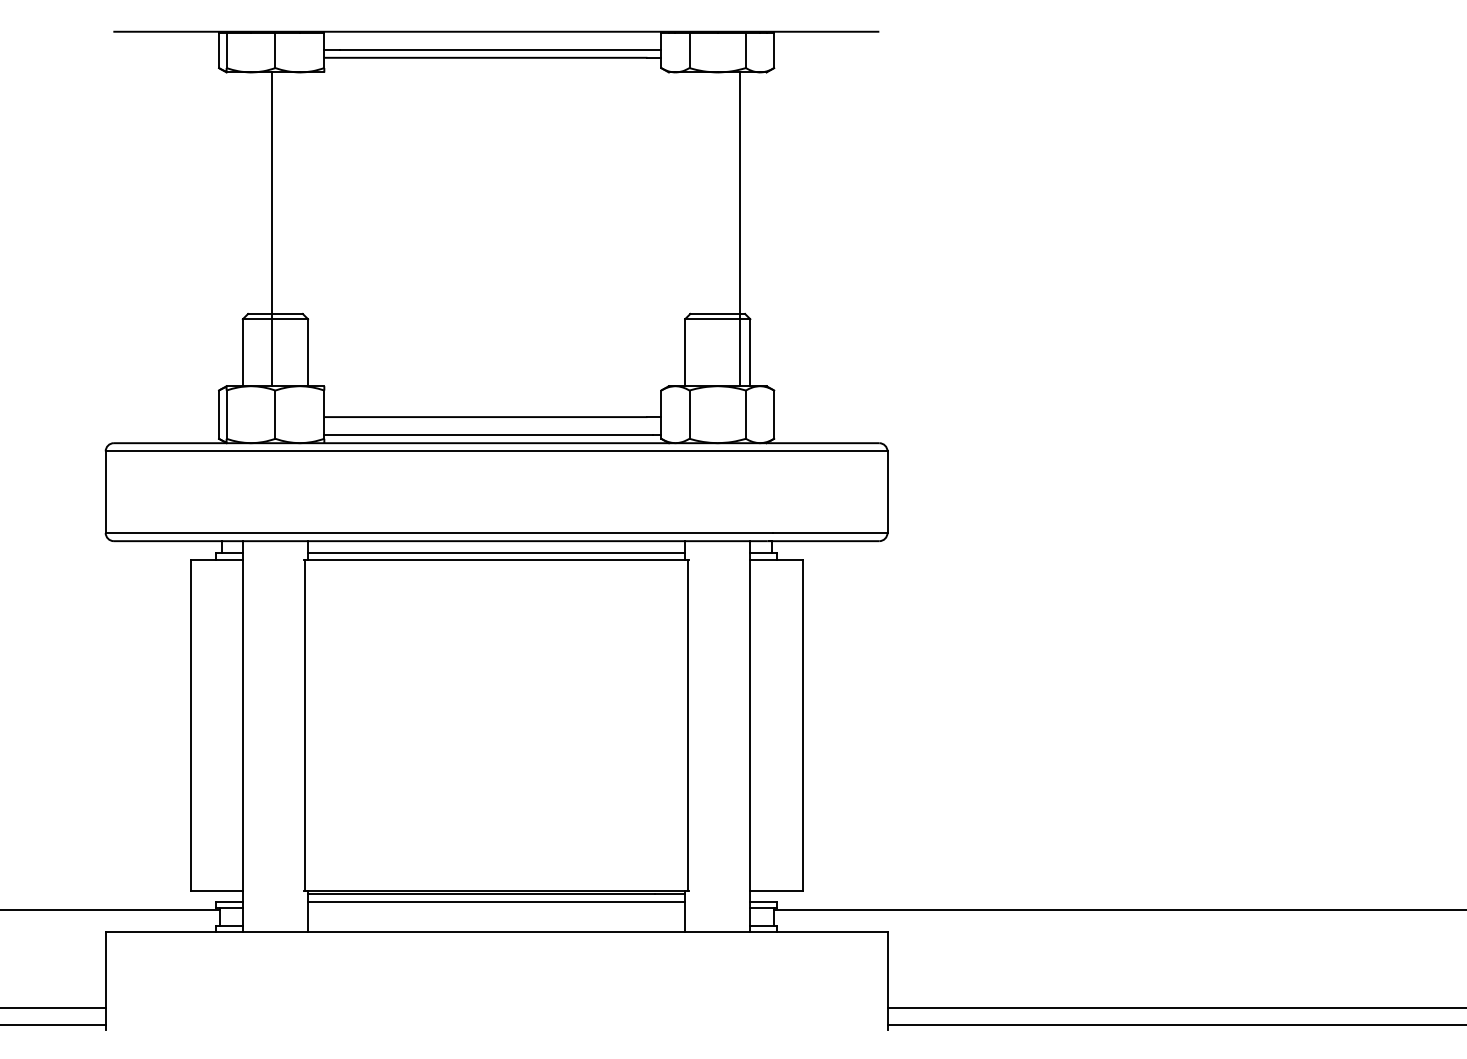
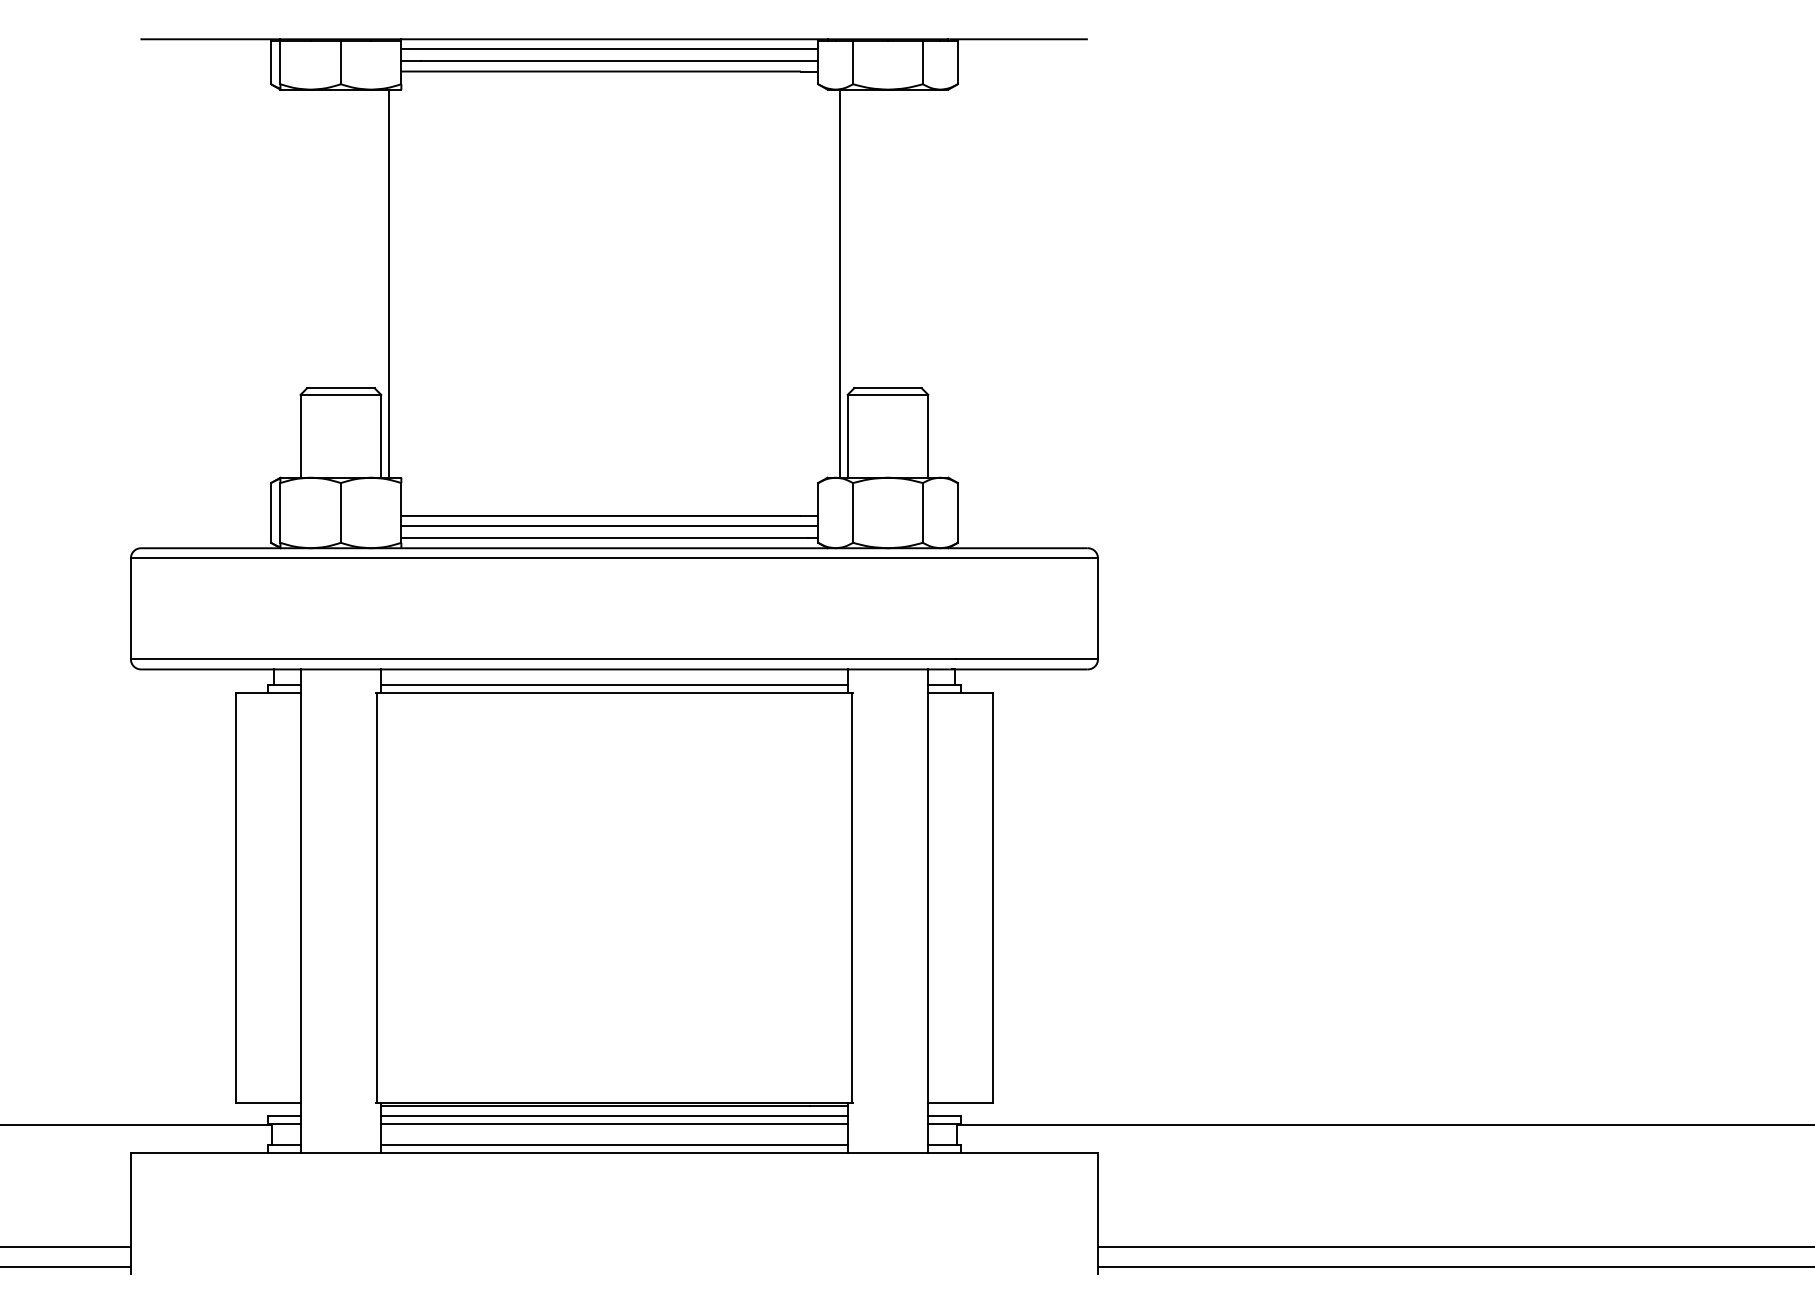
line: (492, 40) -> (609, 49), added
line: (271, 229) -> (388, 283), moved
line: (739, 229) -> (840, 283), moved
line: (492, 425) -> (609, 526), added
line: (496, 908) -> (614, 1123), added
line: (496, 926) -> (614, 1145), added

